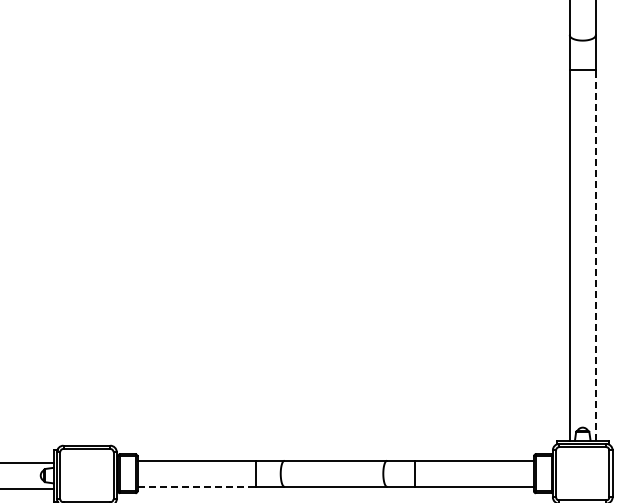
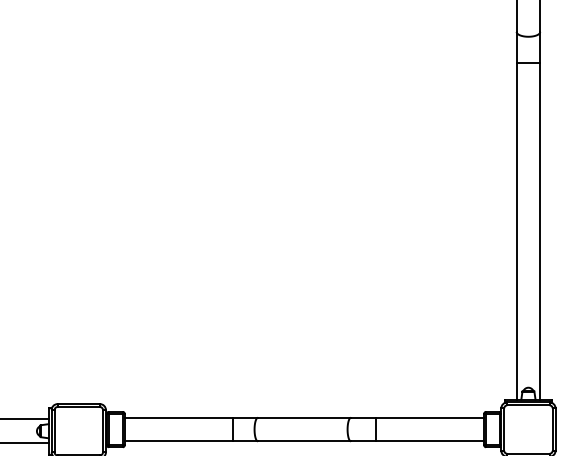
line: (595, 254) -> (539, 230), dashed -> solid
line: (197, 486) -> (179, 441), dashed -> solid

